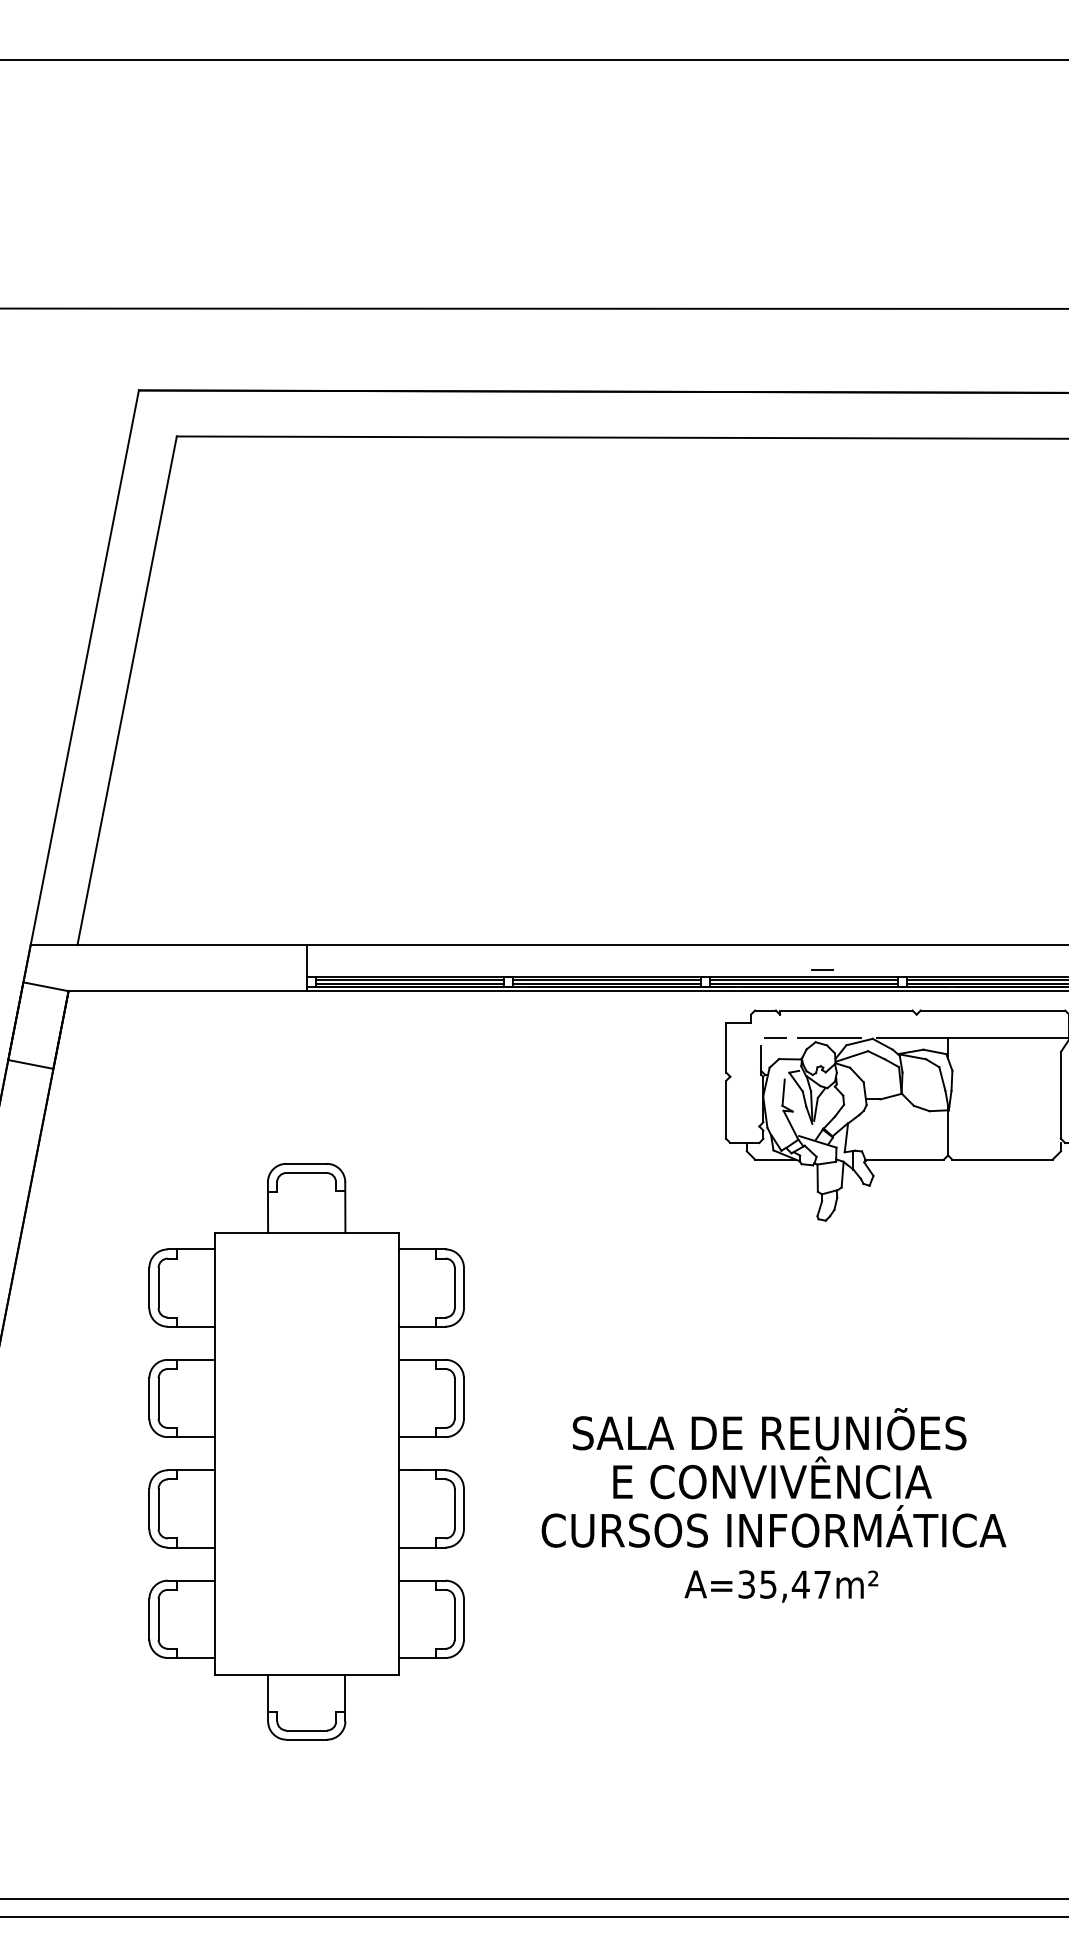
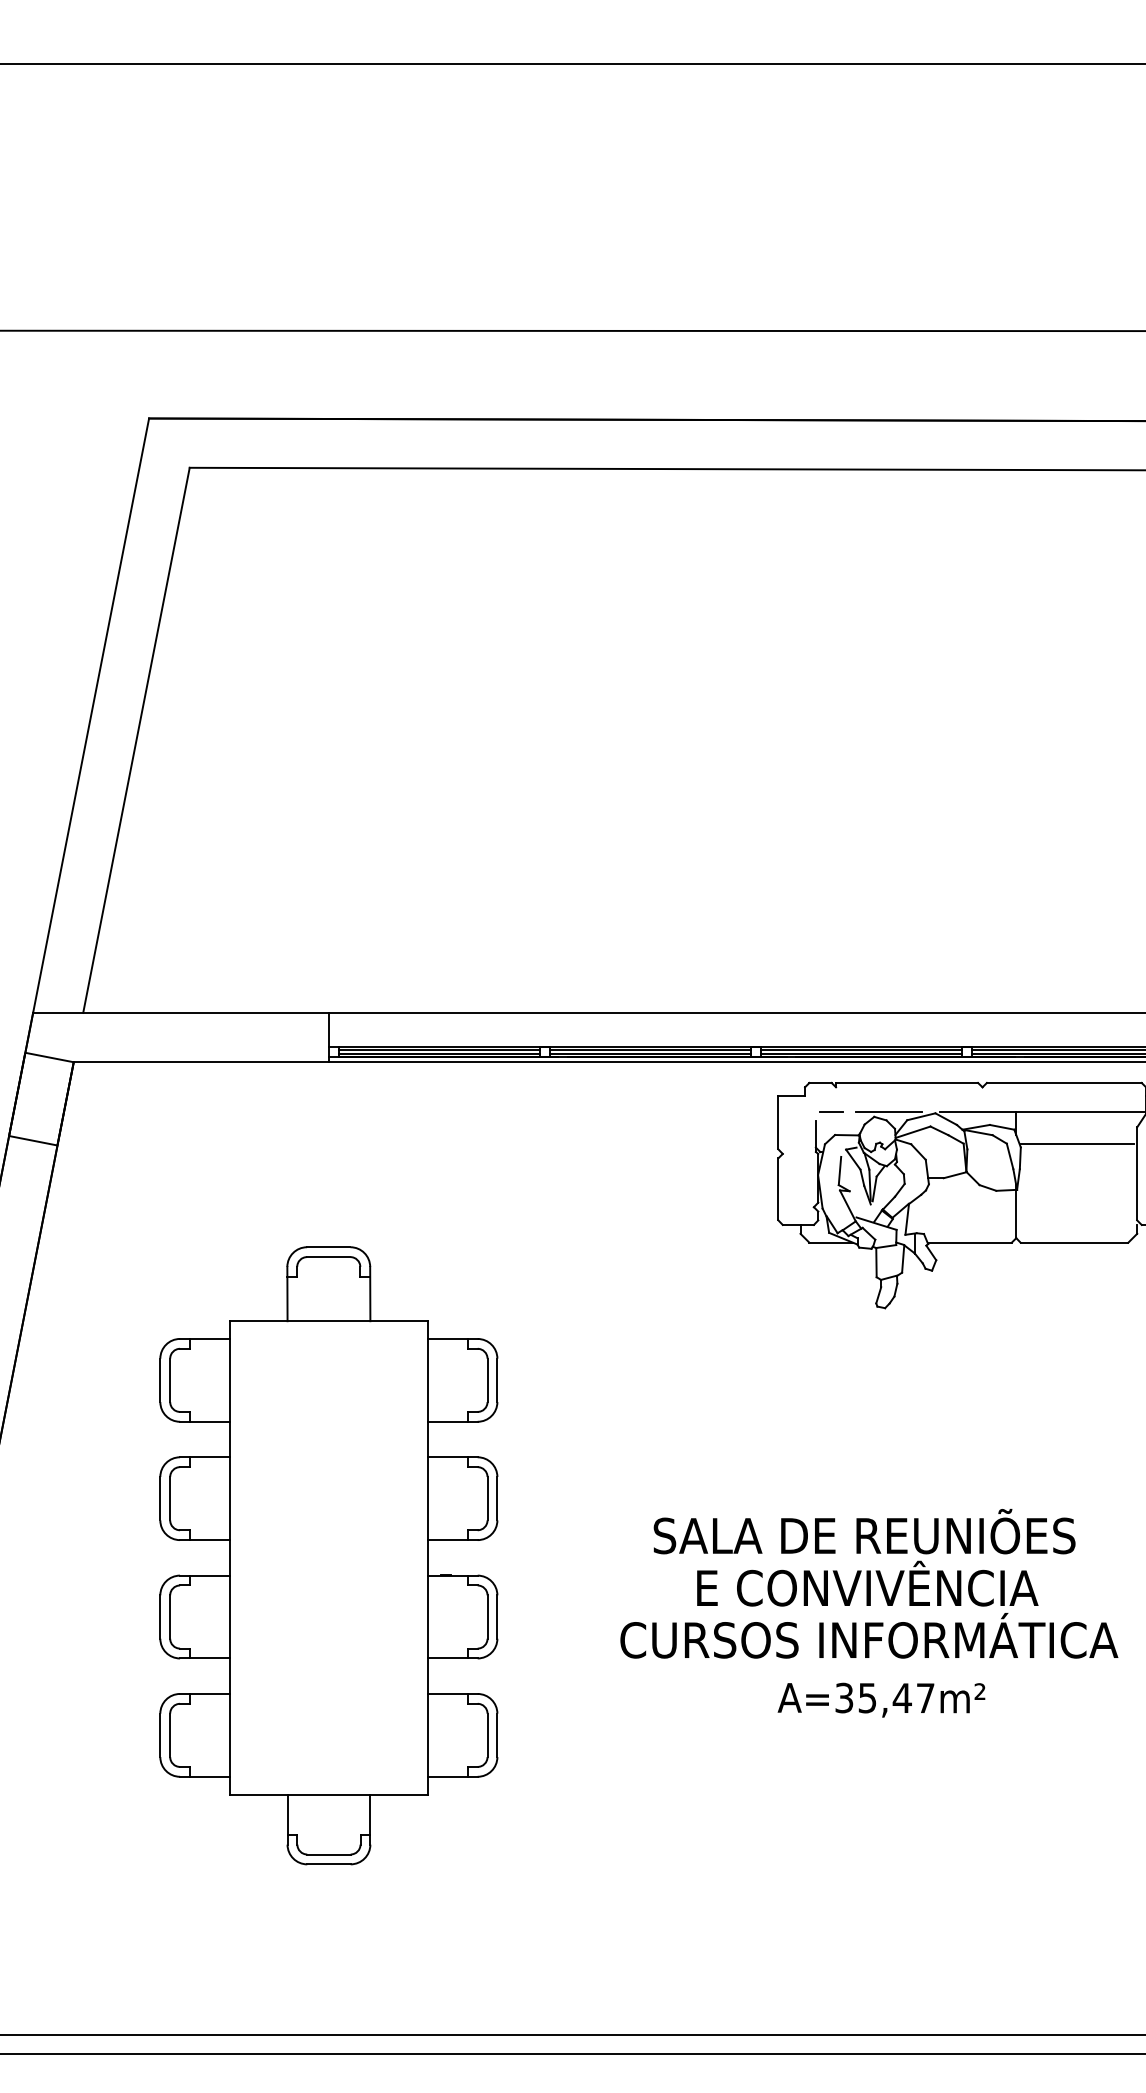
line: (822, 969) -> (881, 1038), removed
line: (1005, 1067) -> (1077, 1144), added
text: (773, 1477) -> (868, 1583), moved
text: (781, 1586) -> (881, 1700), moved

